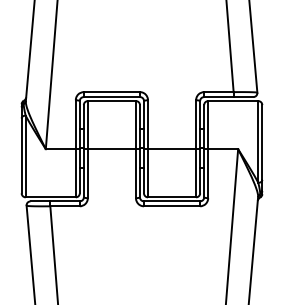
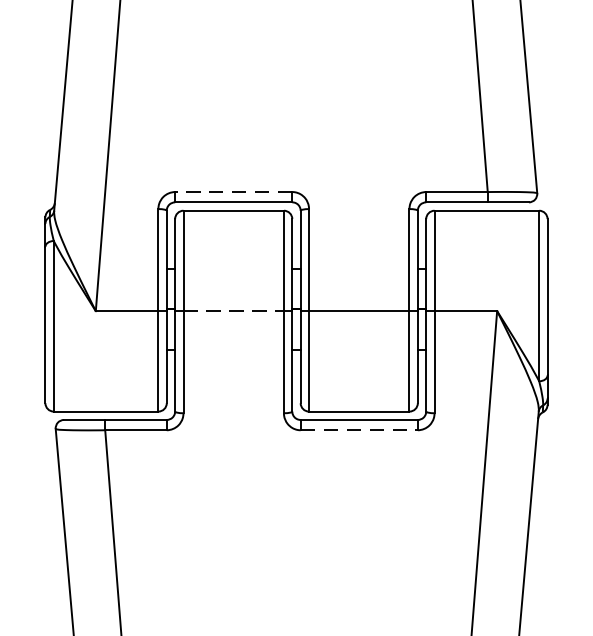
line: (111, 92) -> (232, 192), solid -> dashed
line: (112, 149) -> (234, 311), solid -> dashed
line: (172, 206) -> (360, 430), solid -> dashed

